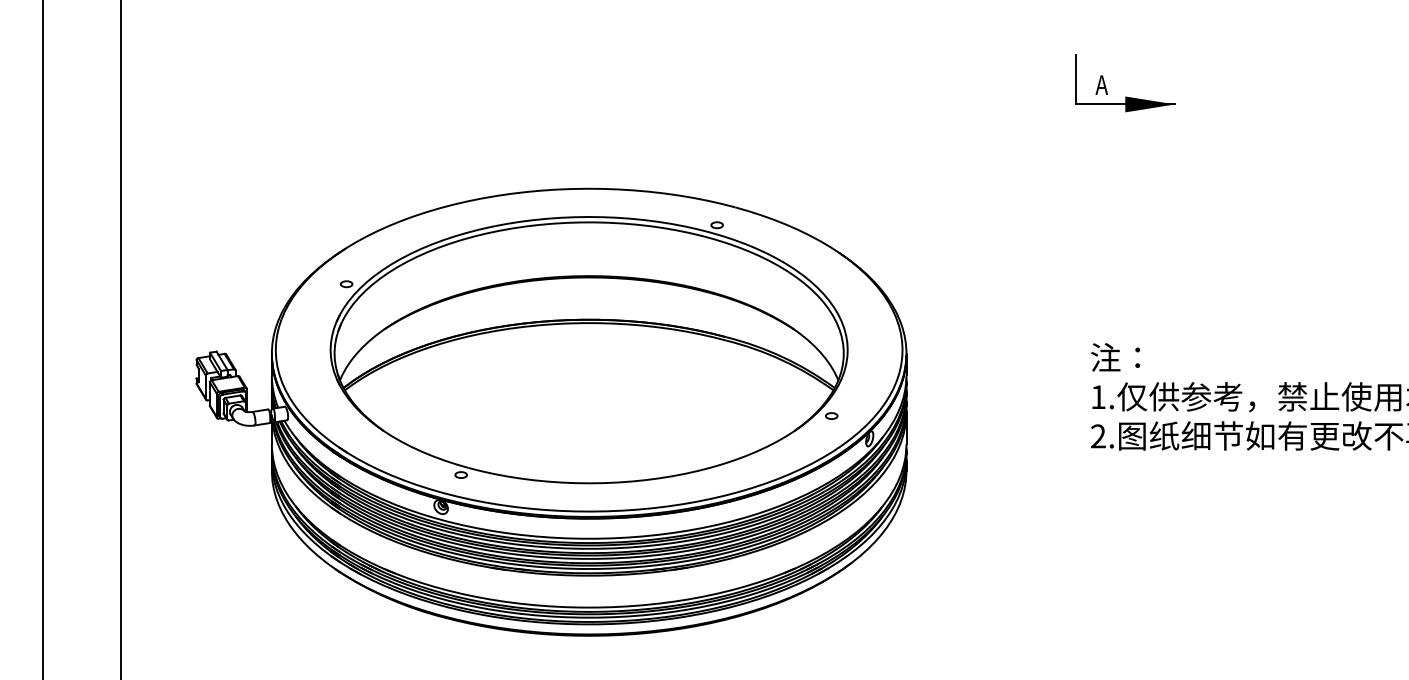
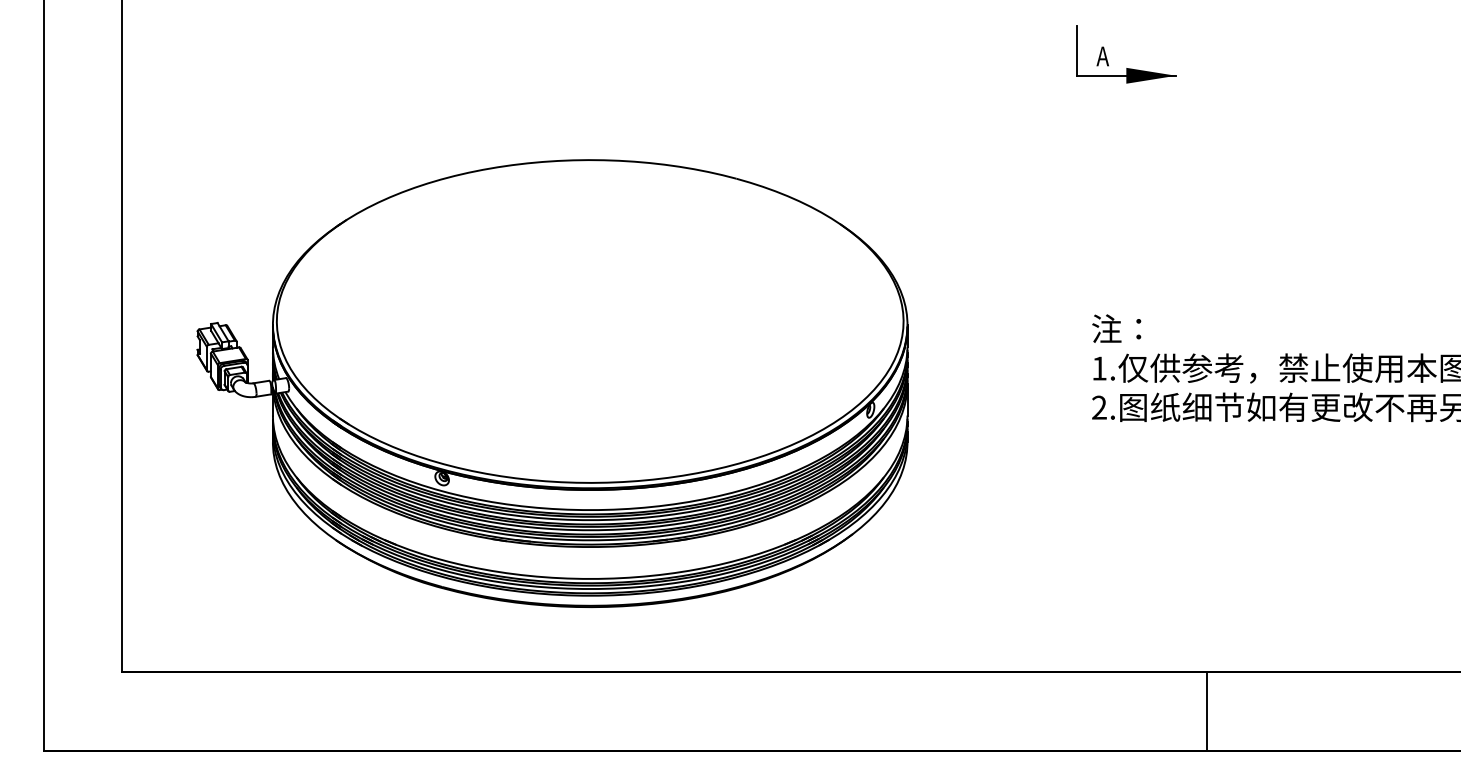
part: (588, 350) -> (589, 321), removed

